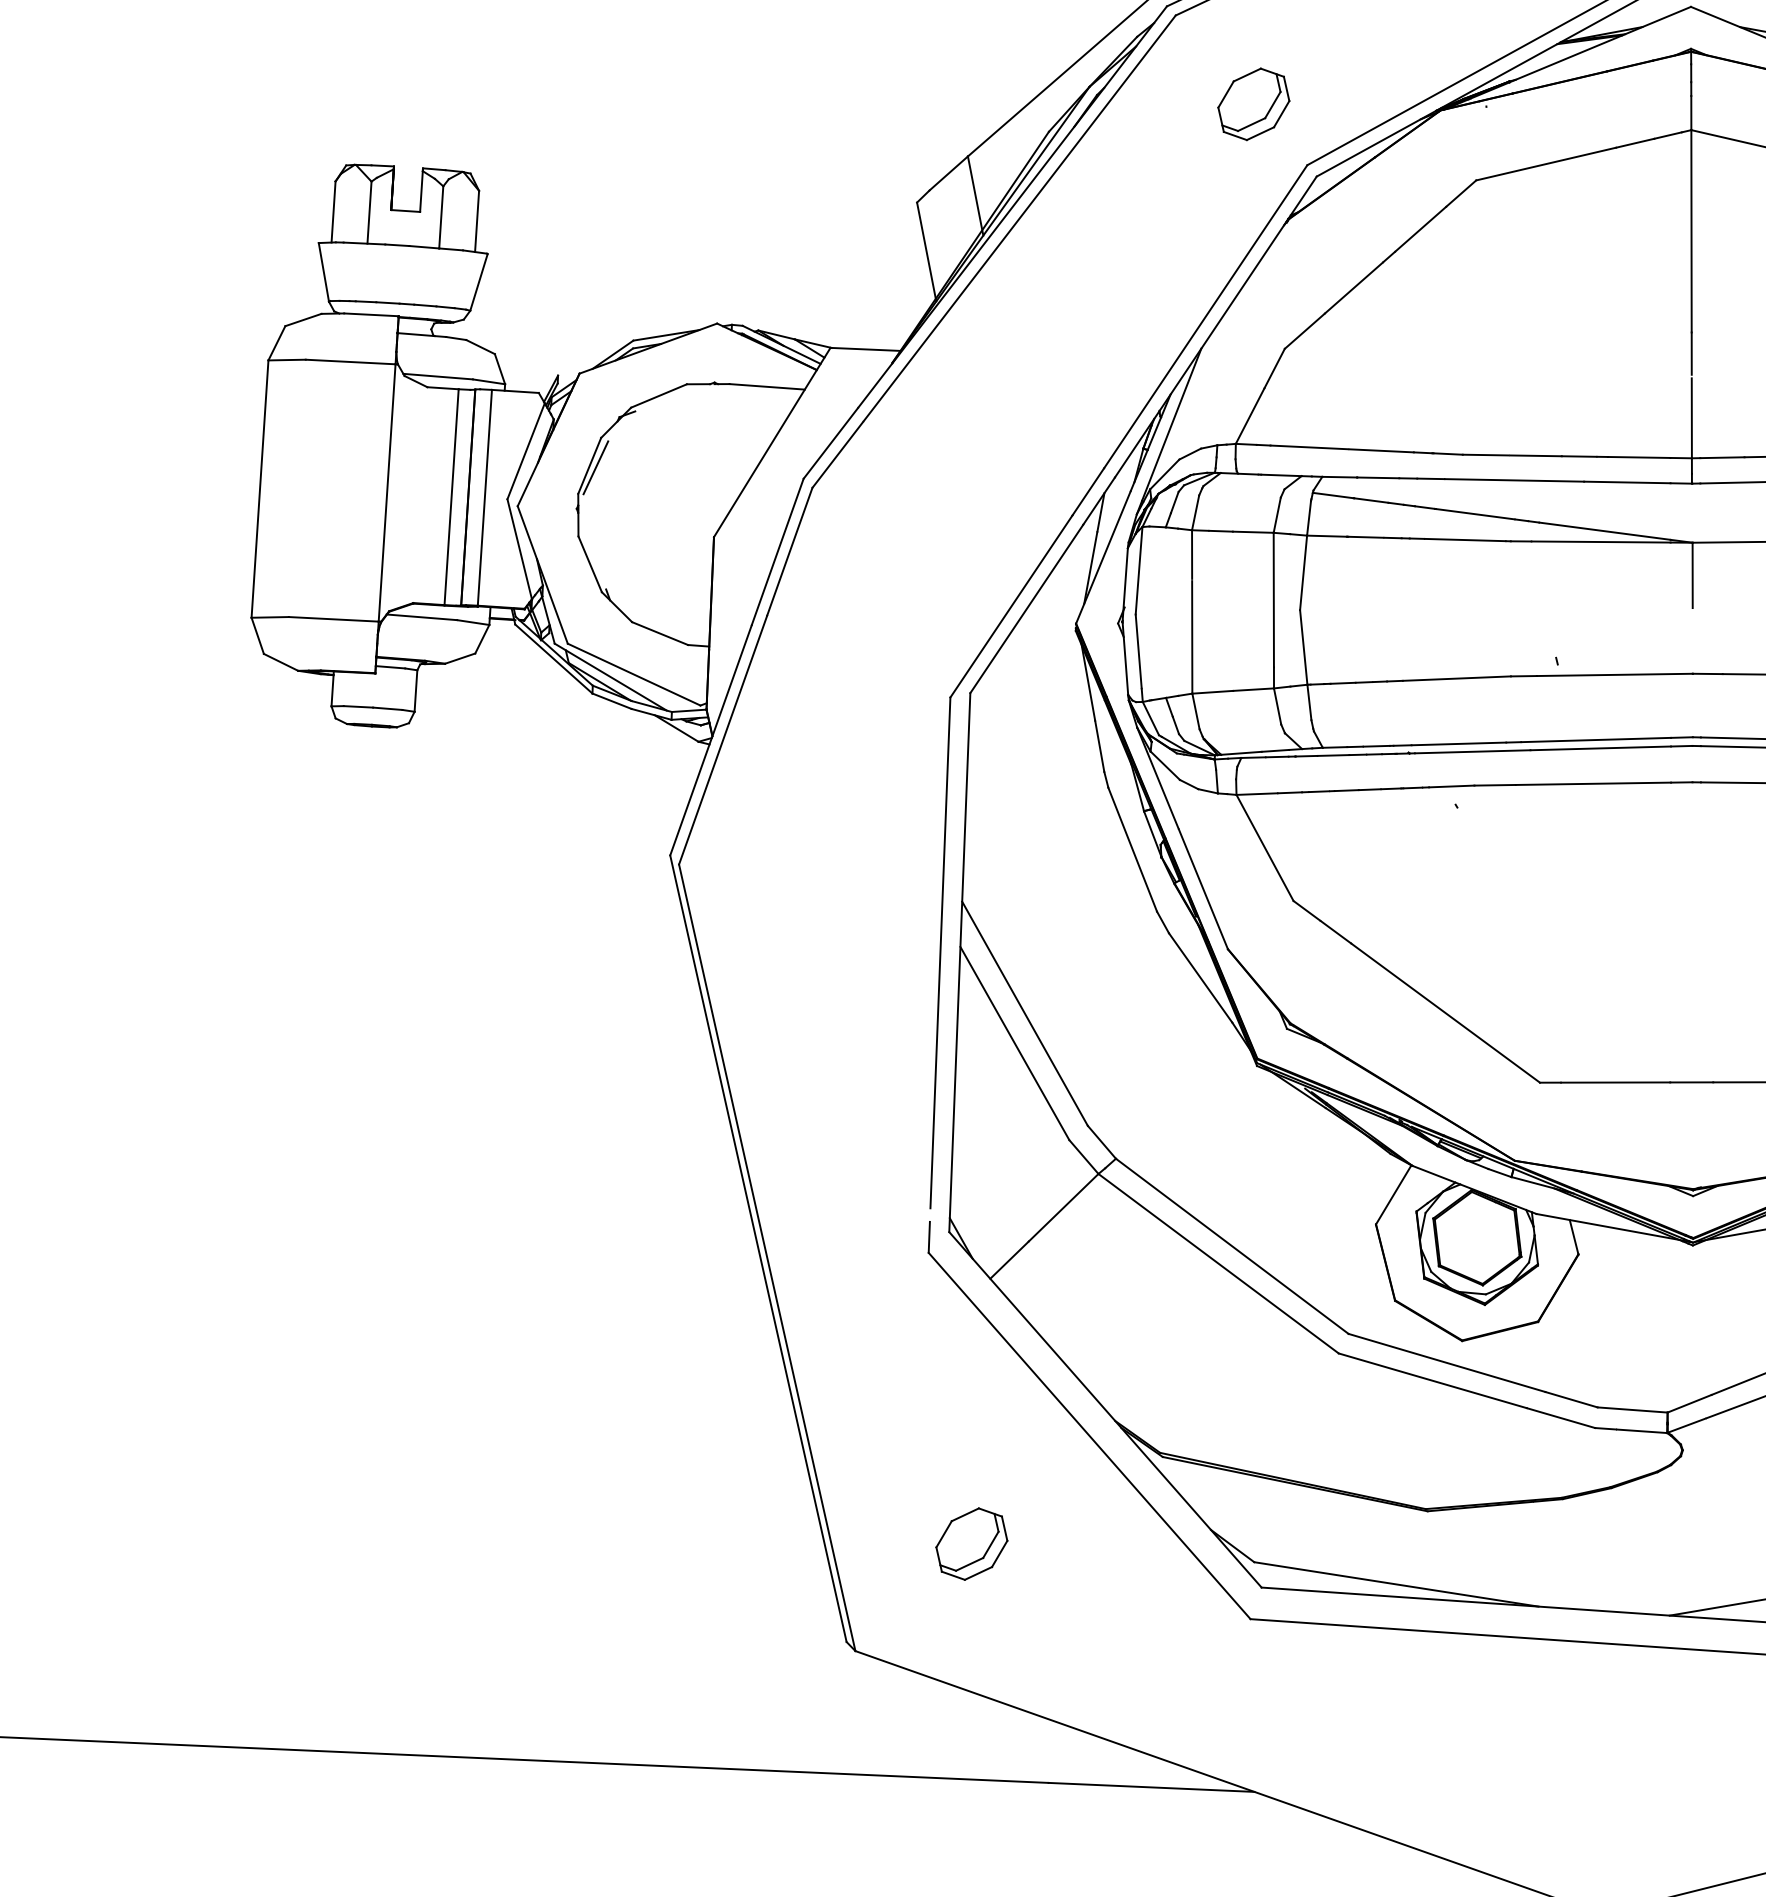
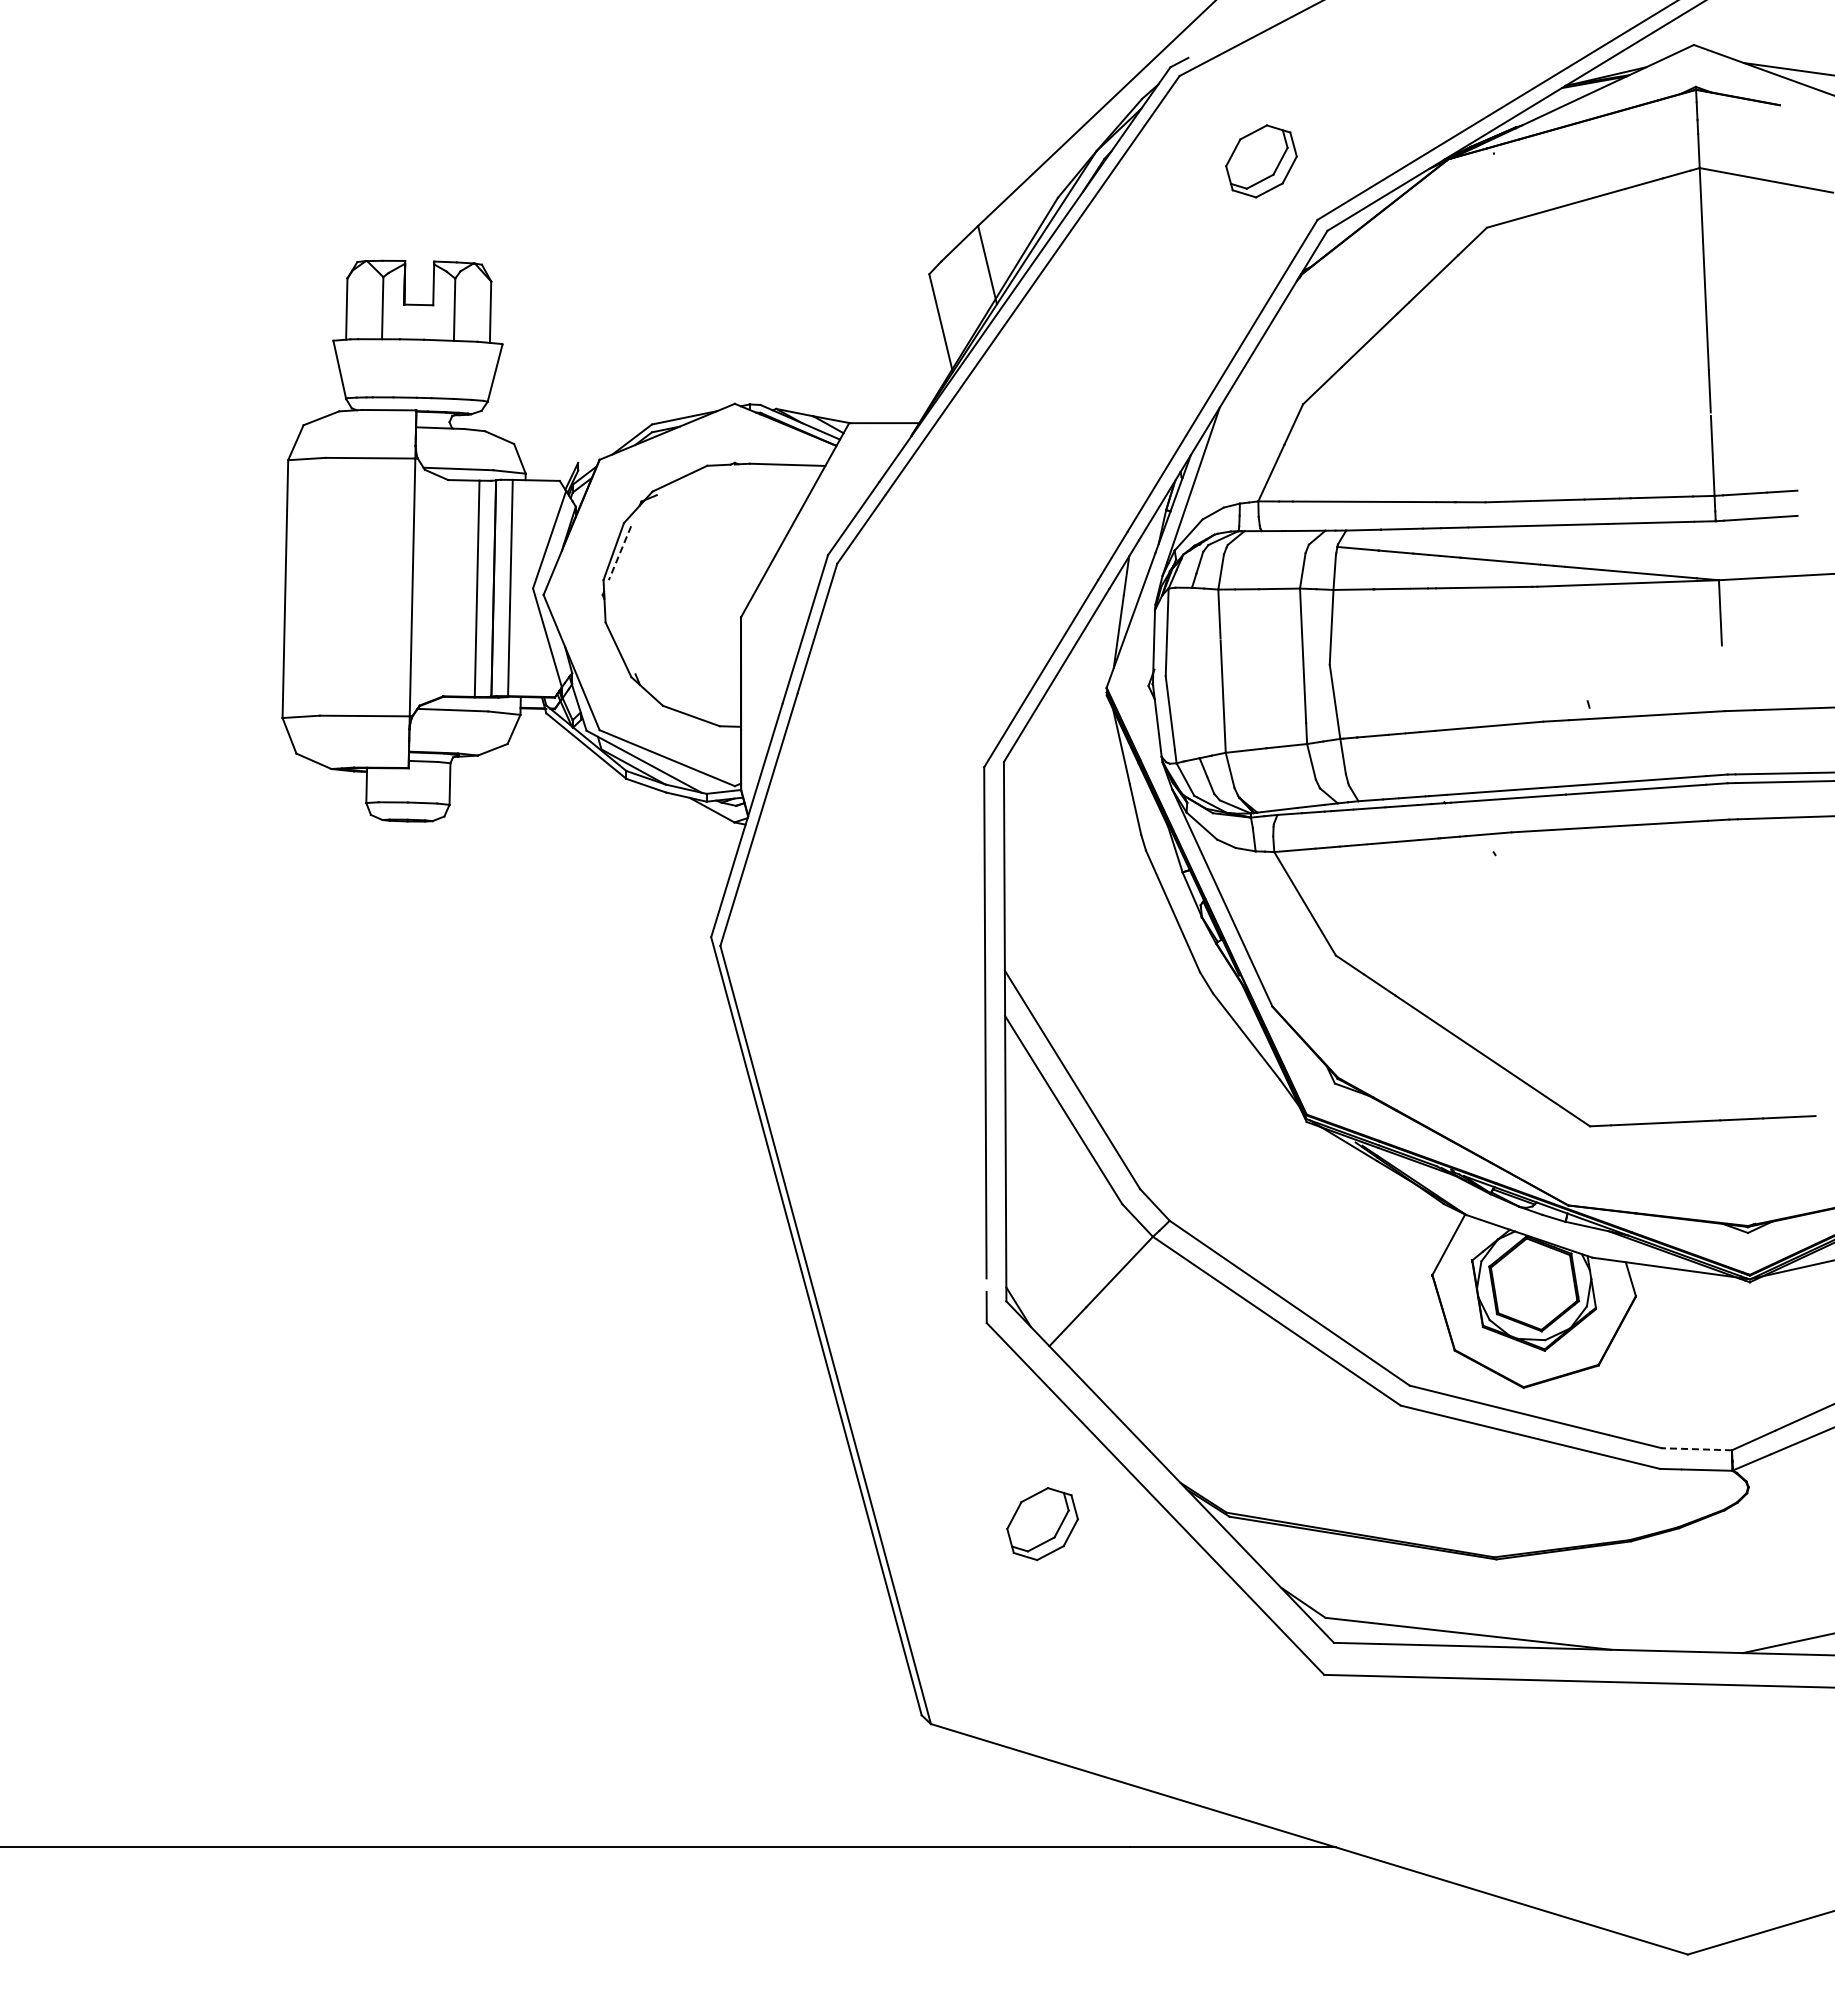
line: (595, 468) -> (619, 553), solid -> dashed
line: (1632, 1410) -> (1696, 1449), solid -> dashed
part: (971, 1544) -> (1042, 1524), moved

